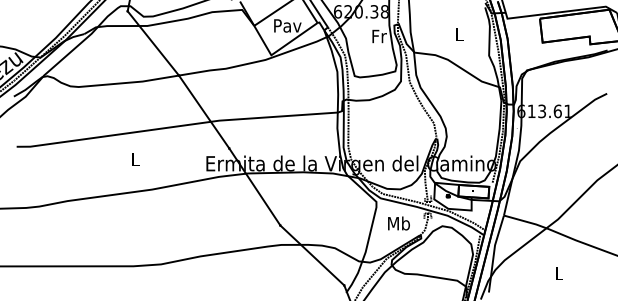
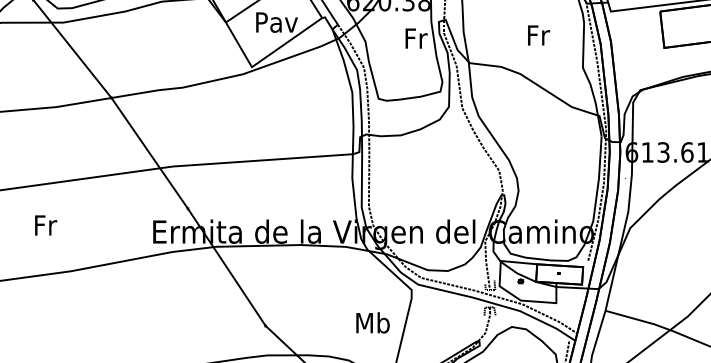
text: (460, 34) -> (539, 35), L -> Fr
text: (135, 159) -> (45, 225), L -> Fr
text: (398, 223) -> (372, 322), moved

